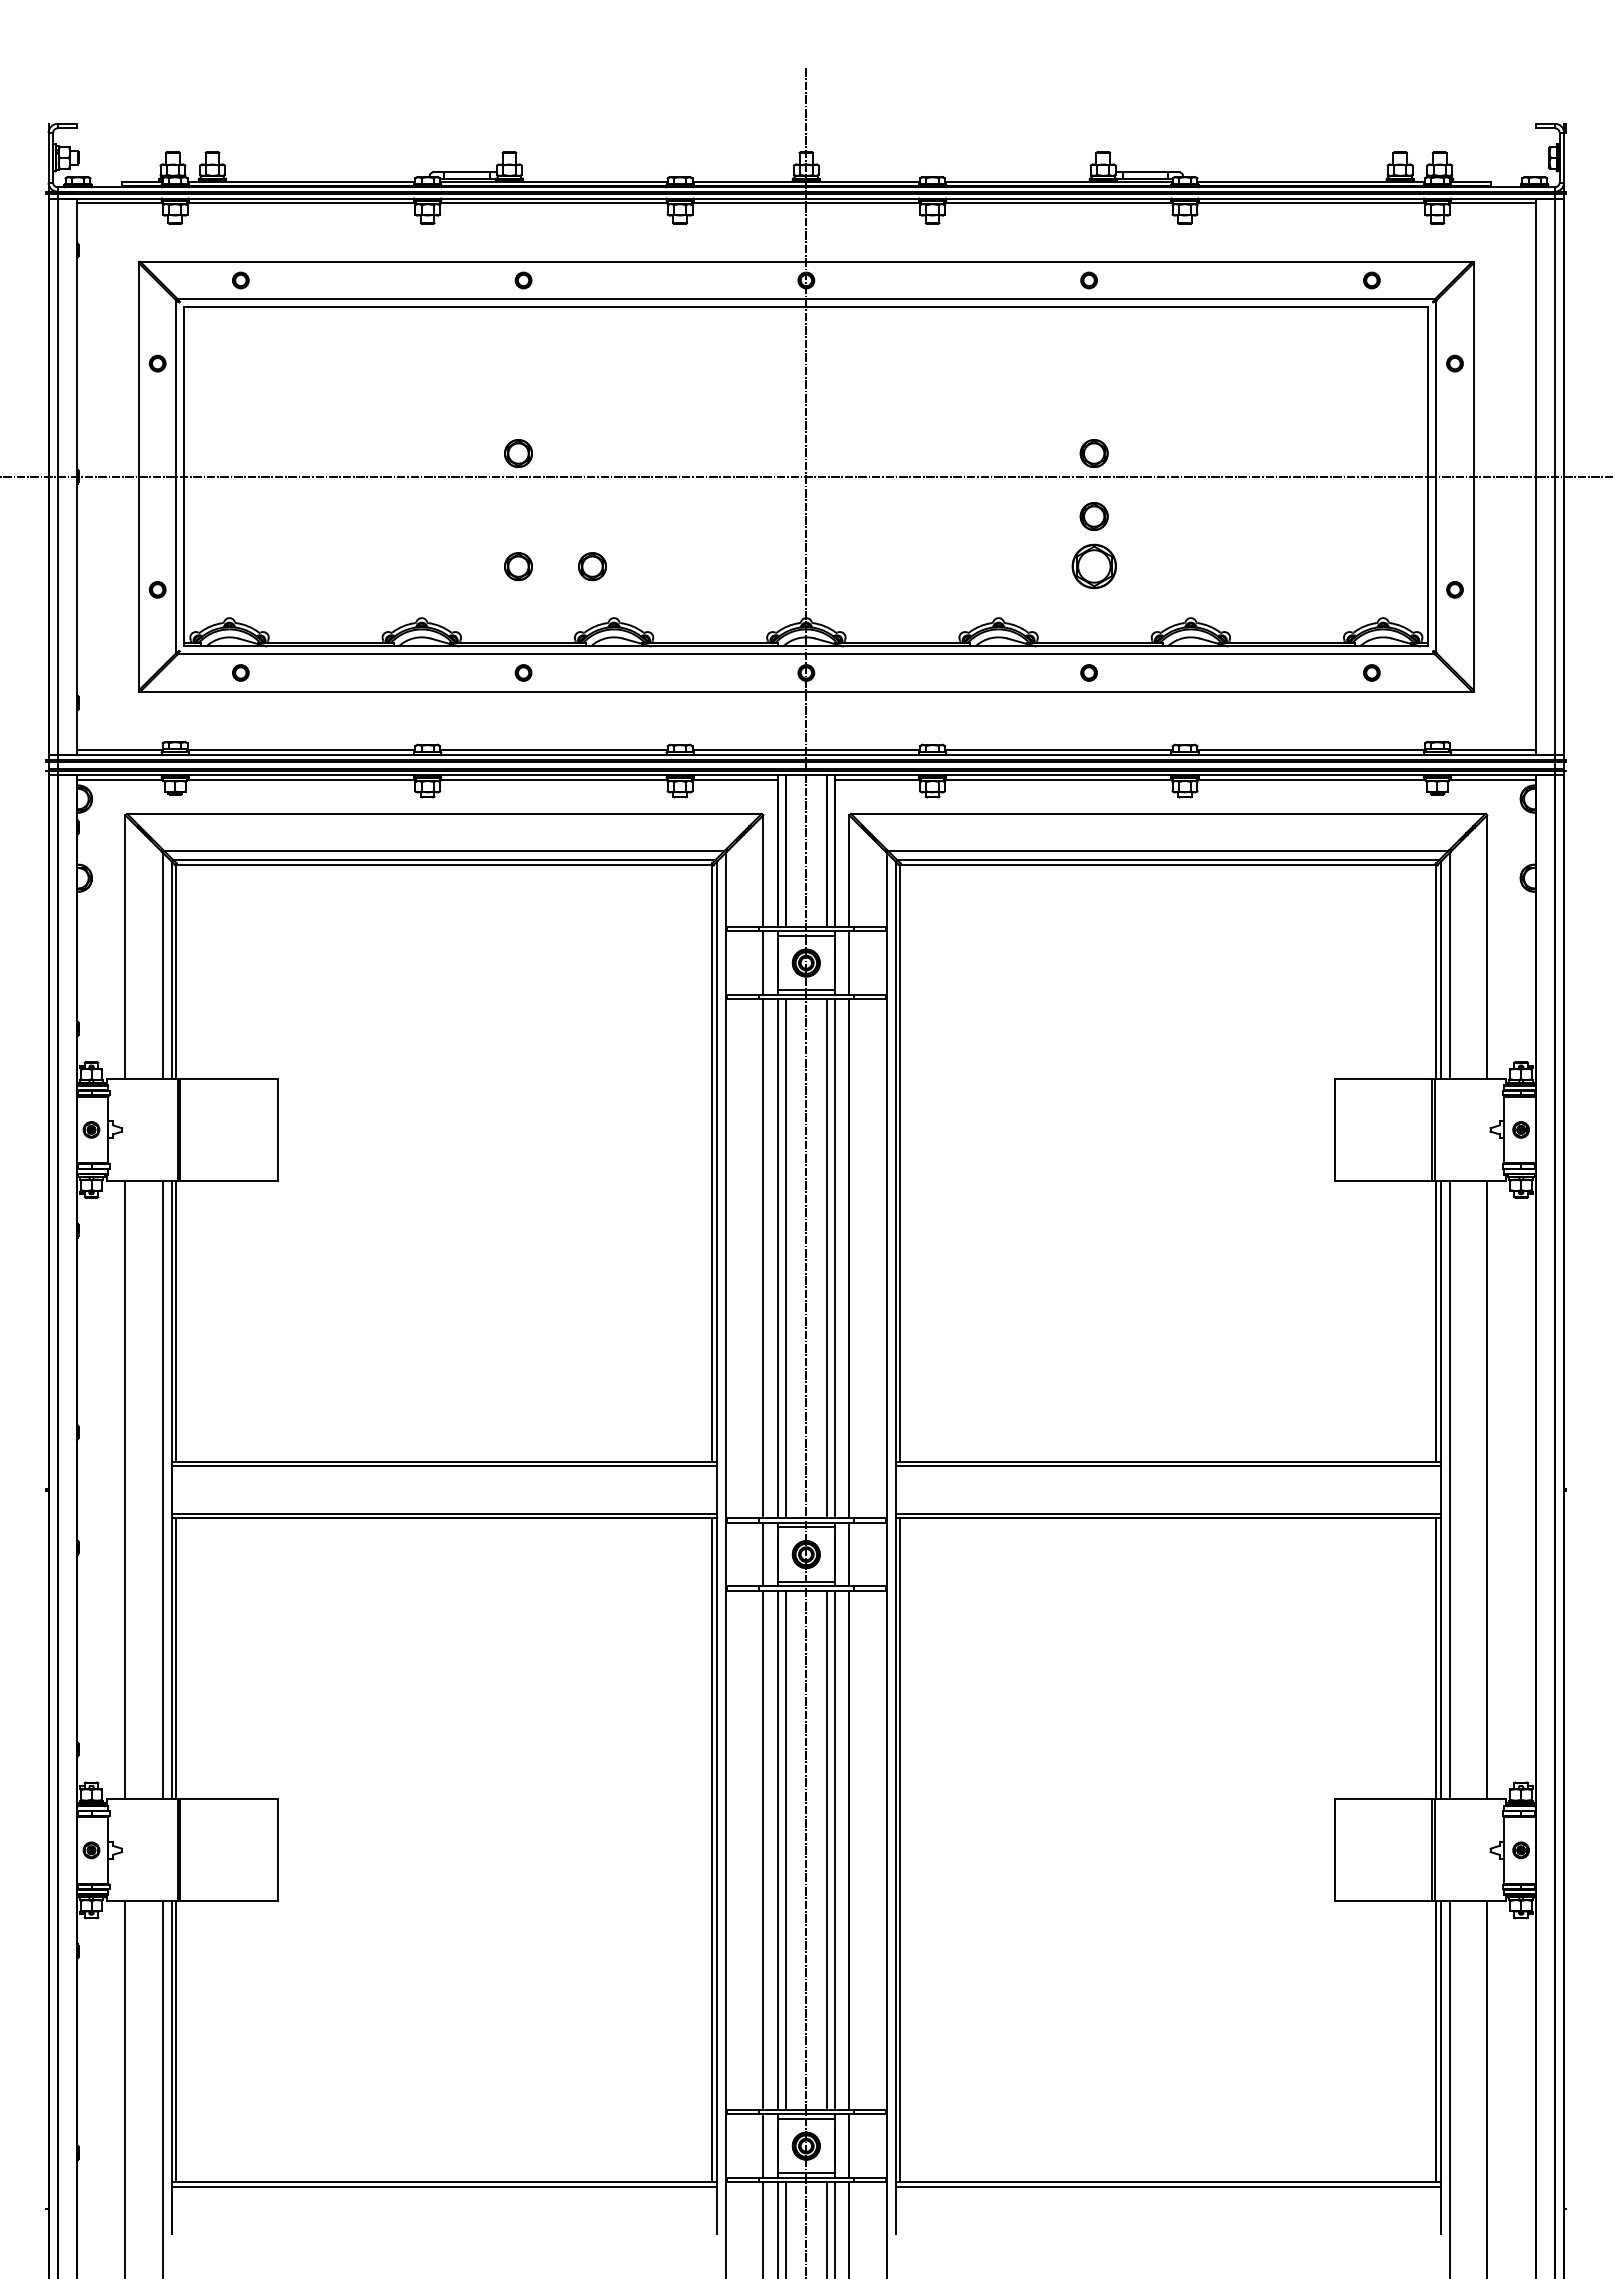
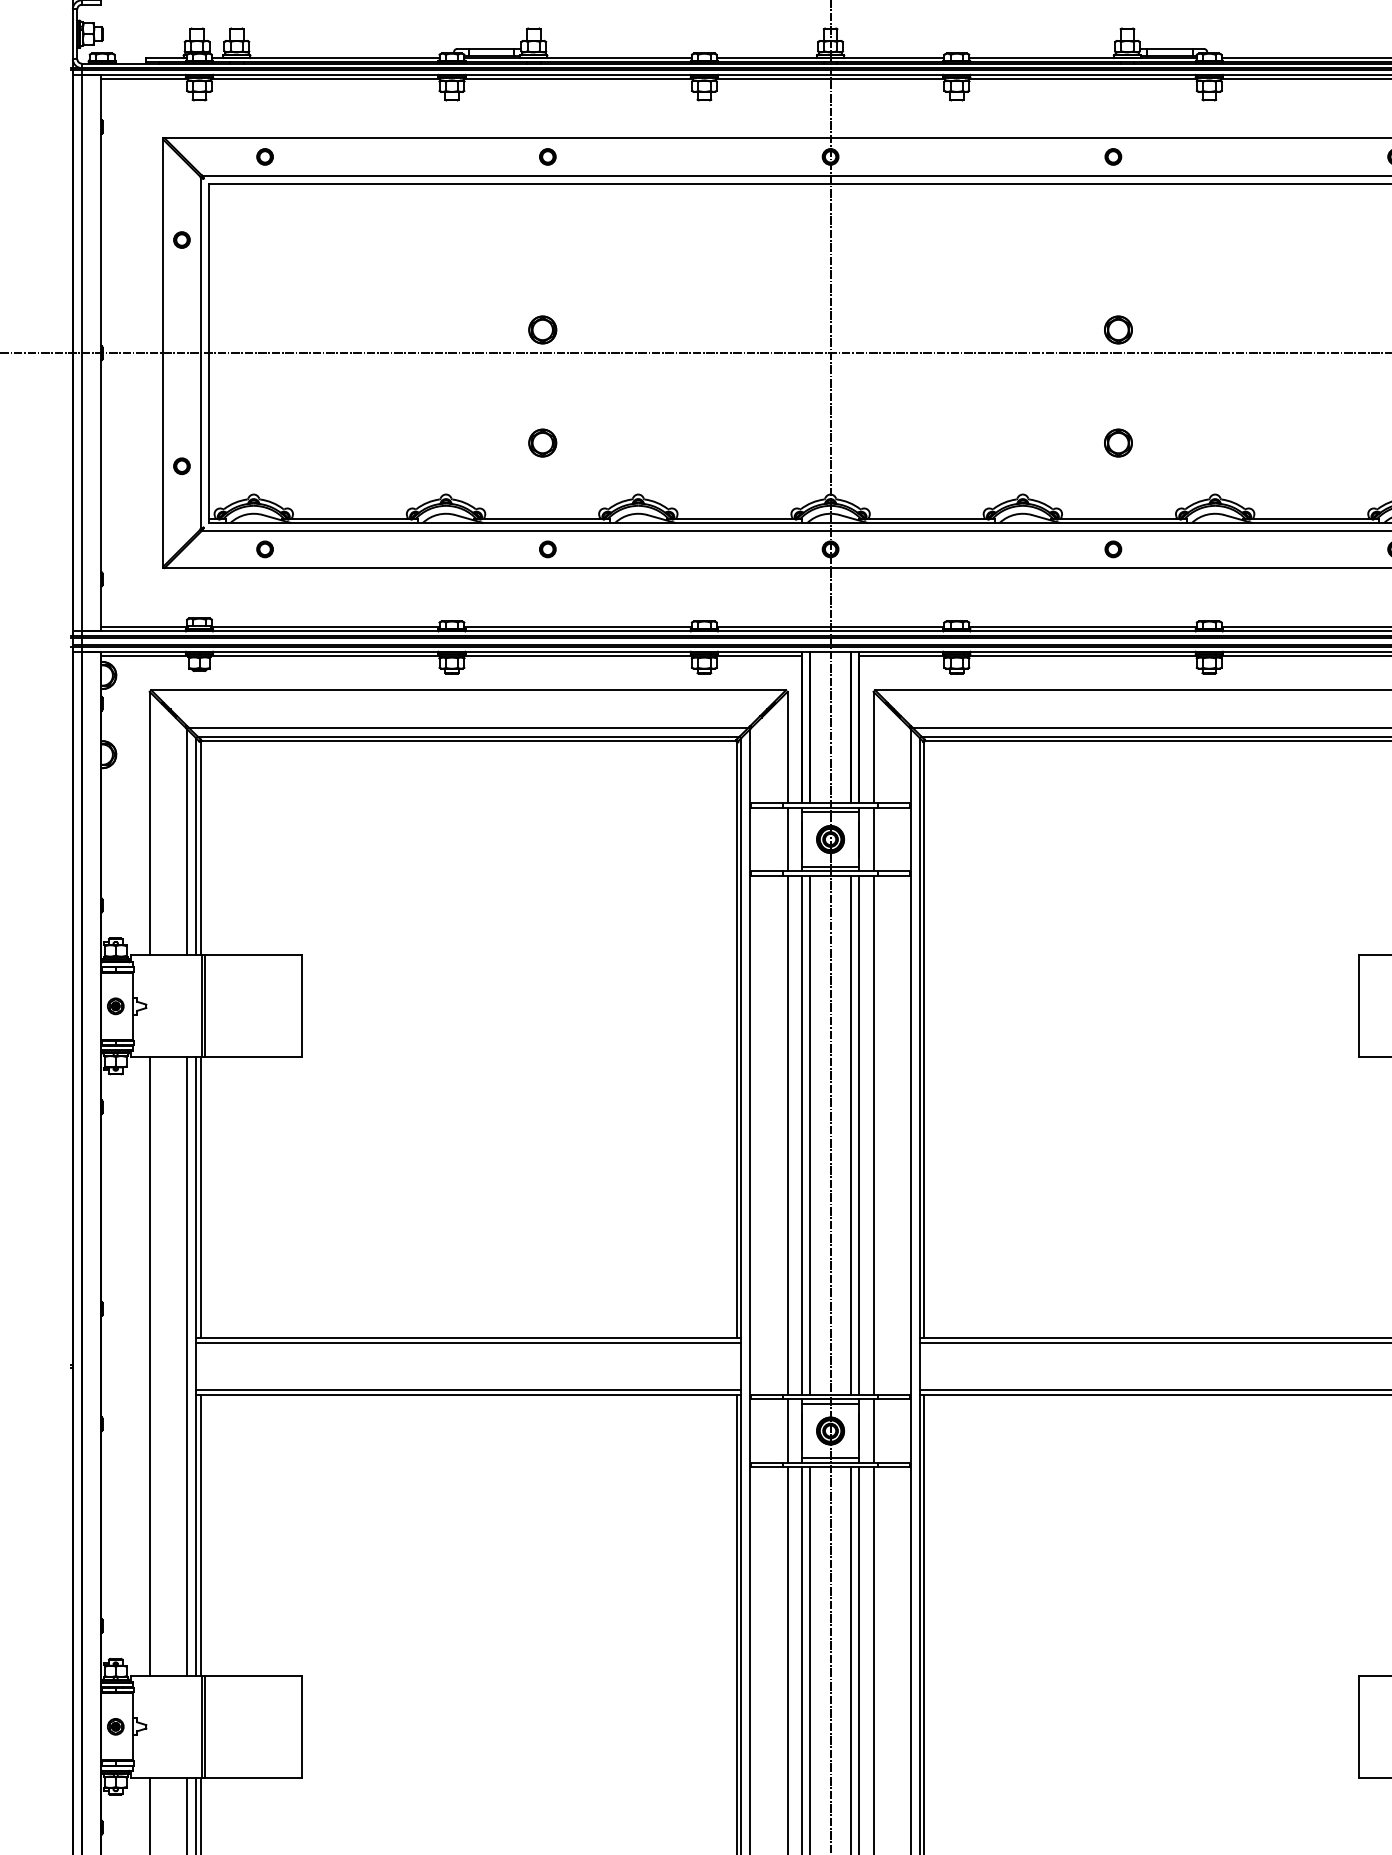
part: (1093, 516) -> (1117, 392), removed
part: (592, 566) -> (616, 442), removed
part: (1093, 566) -> (1117, 442), size x0.62

